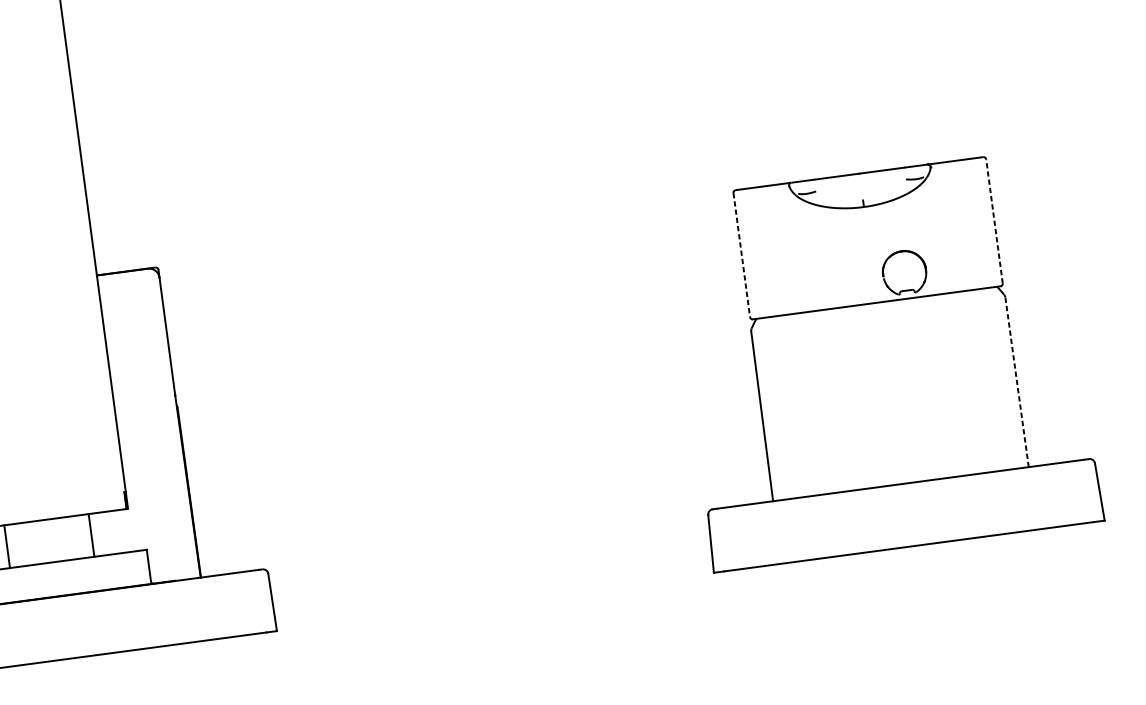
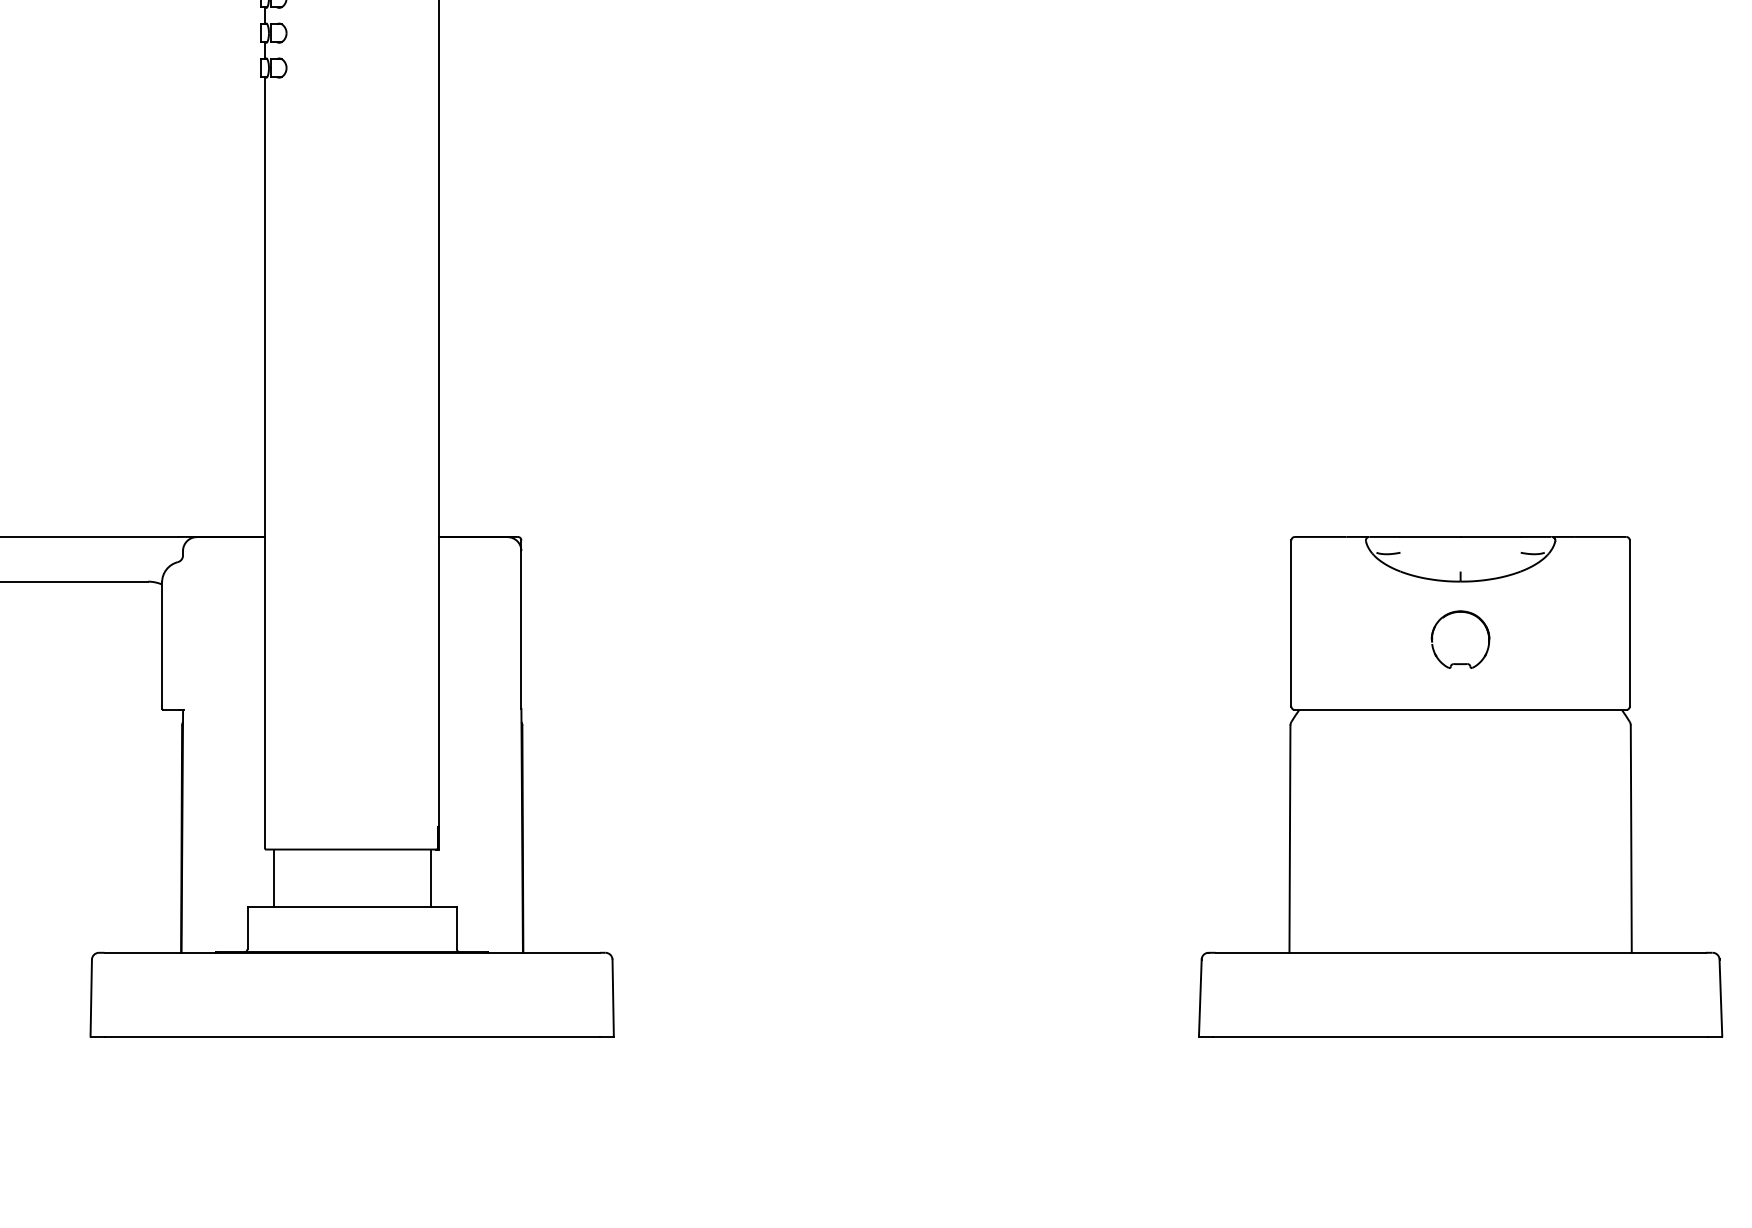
line: (994, 220) -> (1629, 622), dashed -> solid
line: (741, 255) -> (1291, 623), dashed -> solid
part: (906, 290) -> (1460, 663), moved
line: (1017, 382) -> (1631, 839), dashed -> solid
line: (91, 534) -> (430, 877), moved

